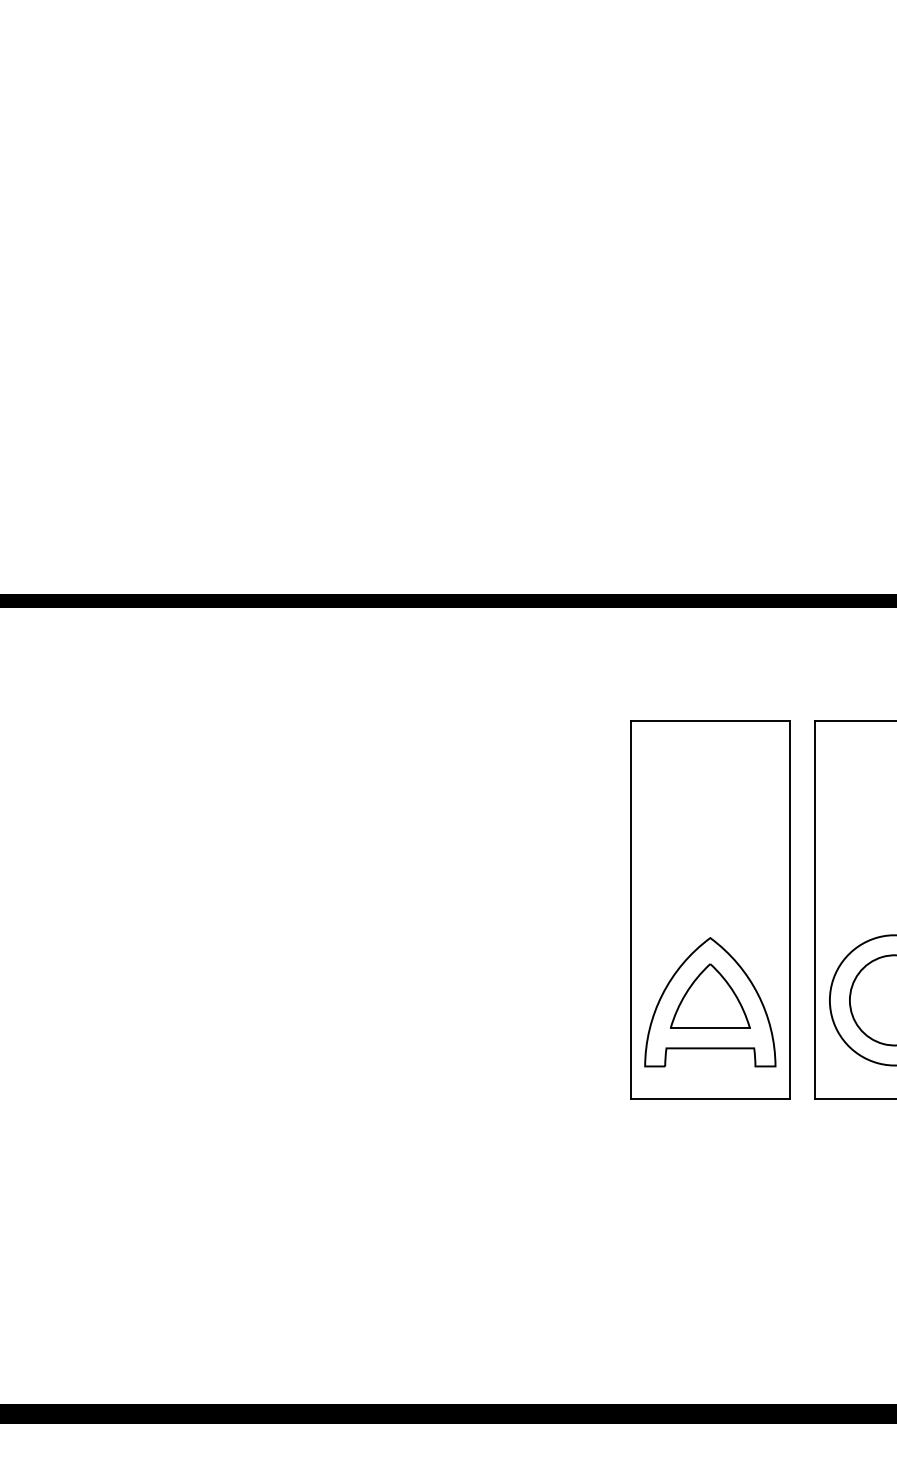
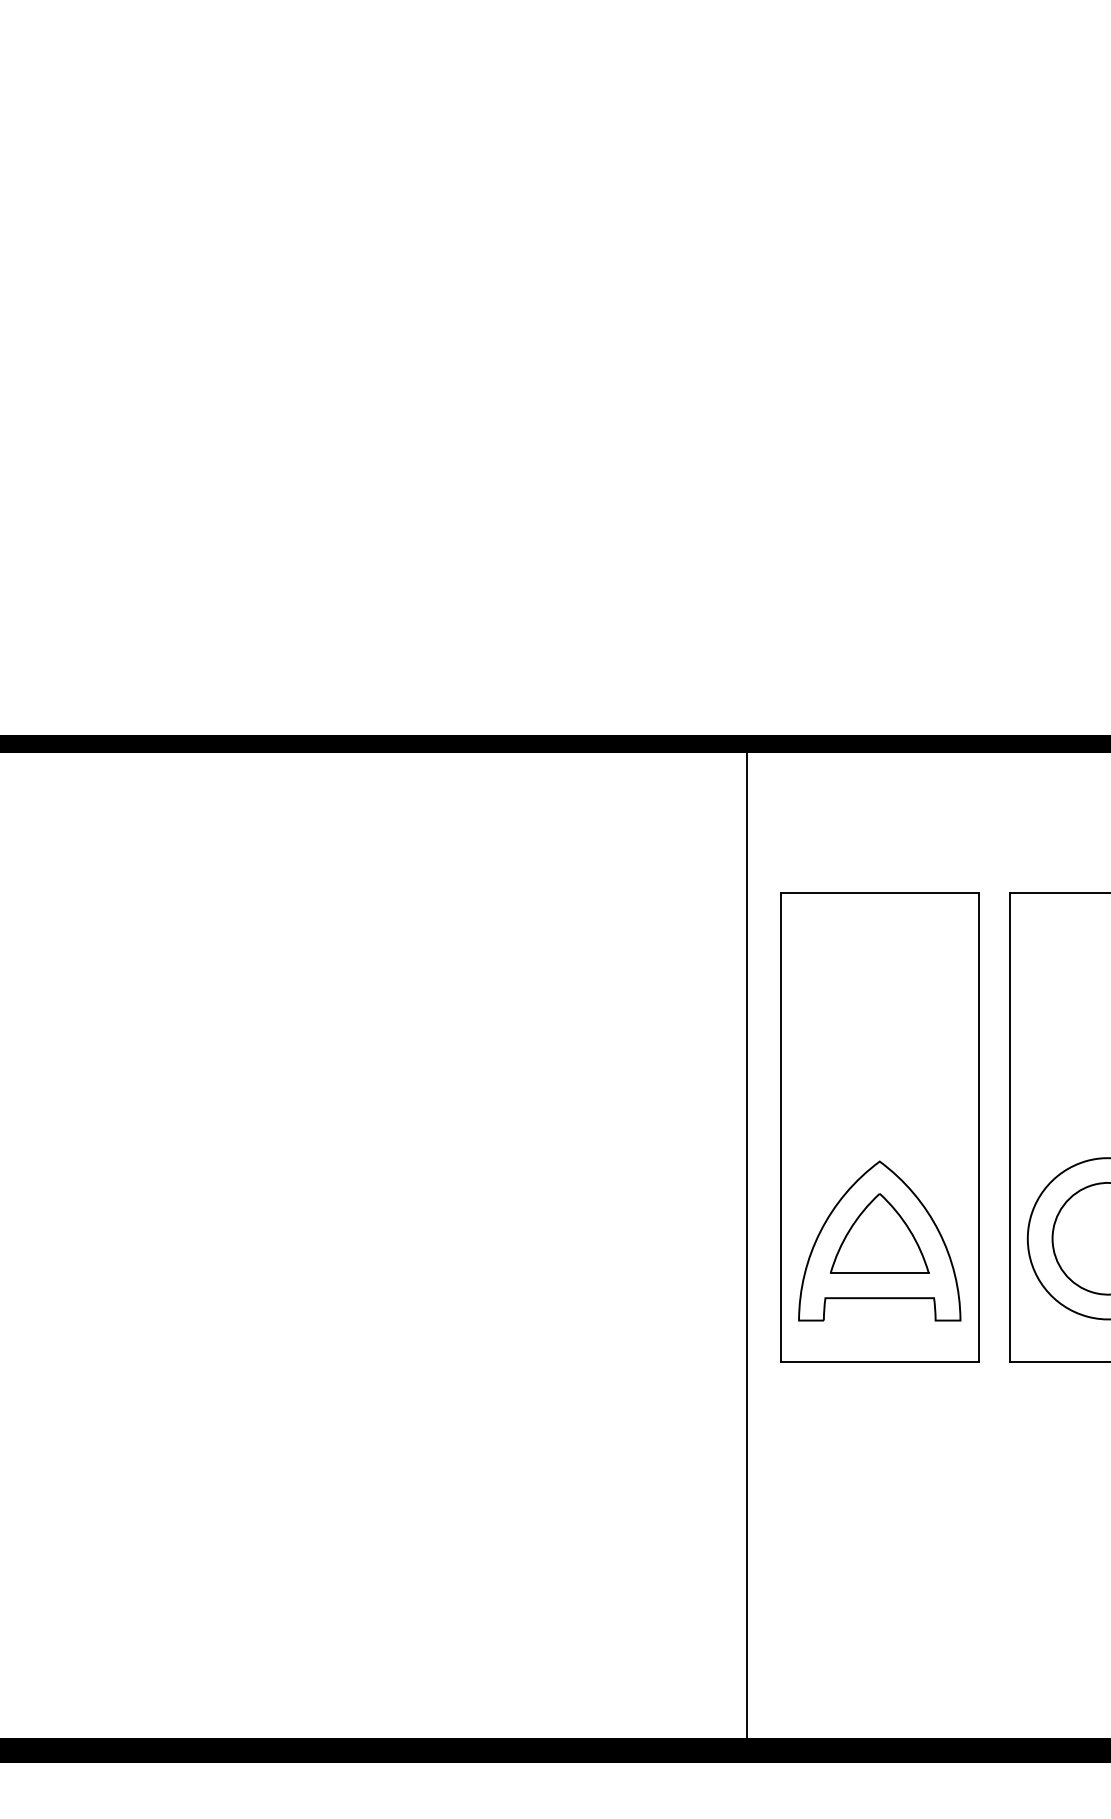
line: (603, 1006) -> (747, 1246), added

